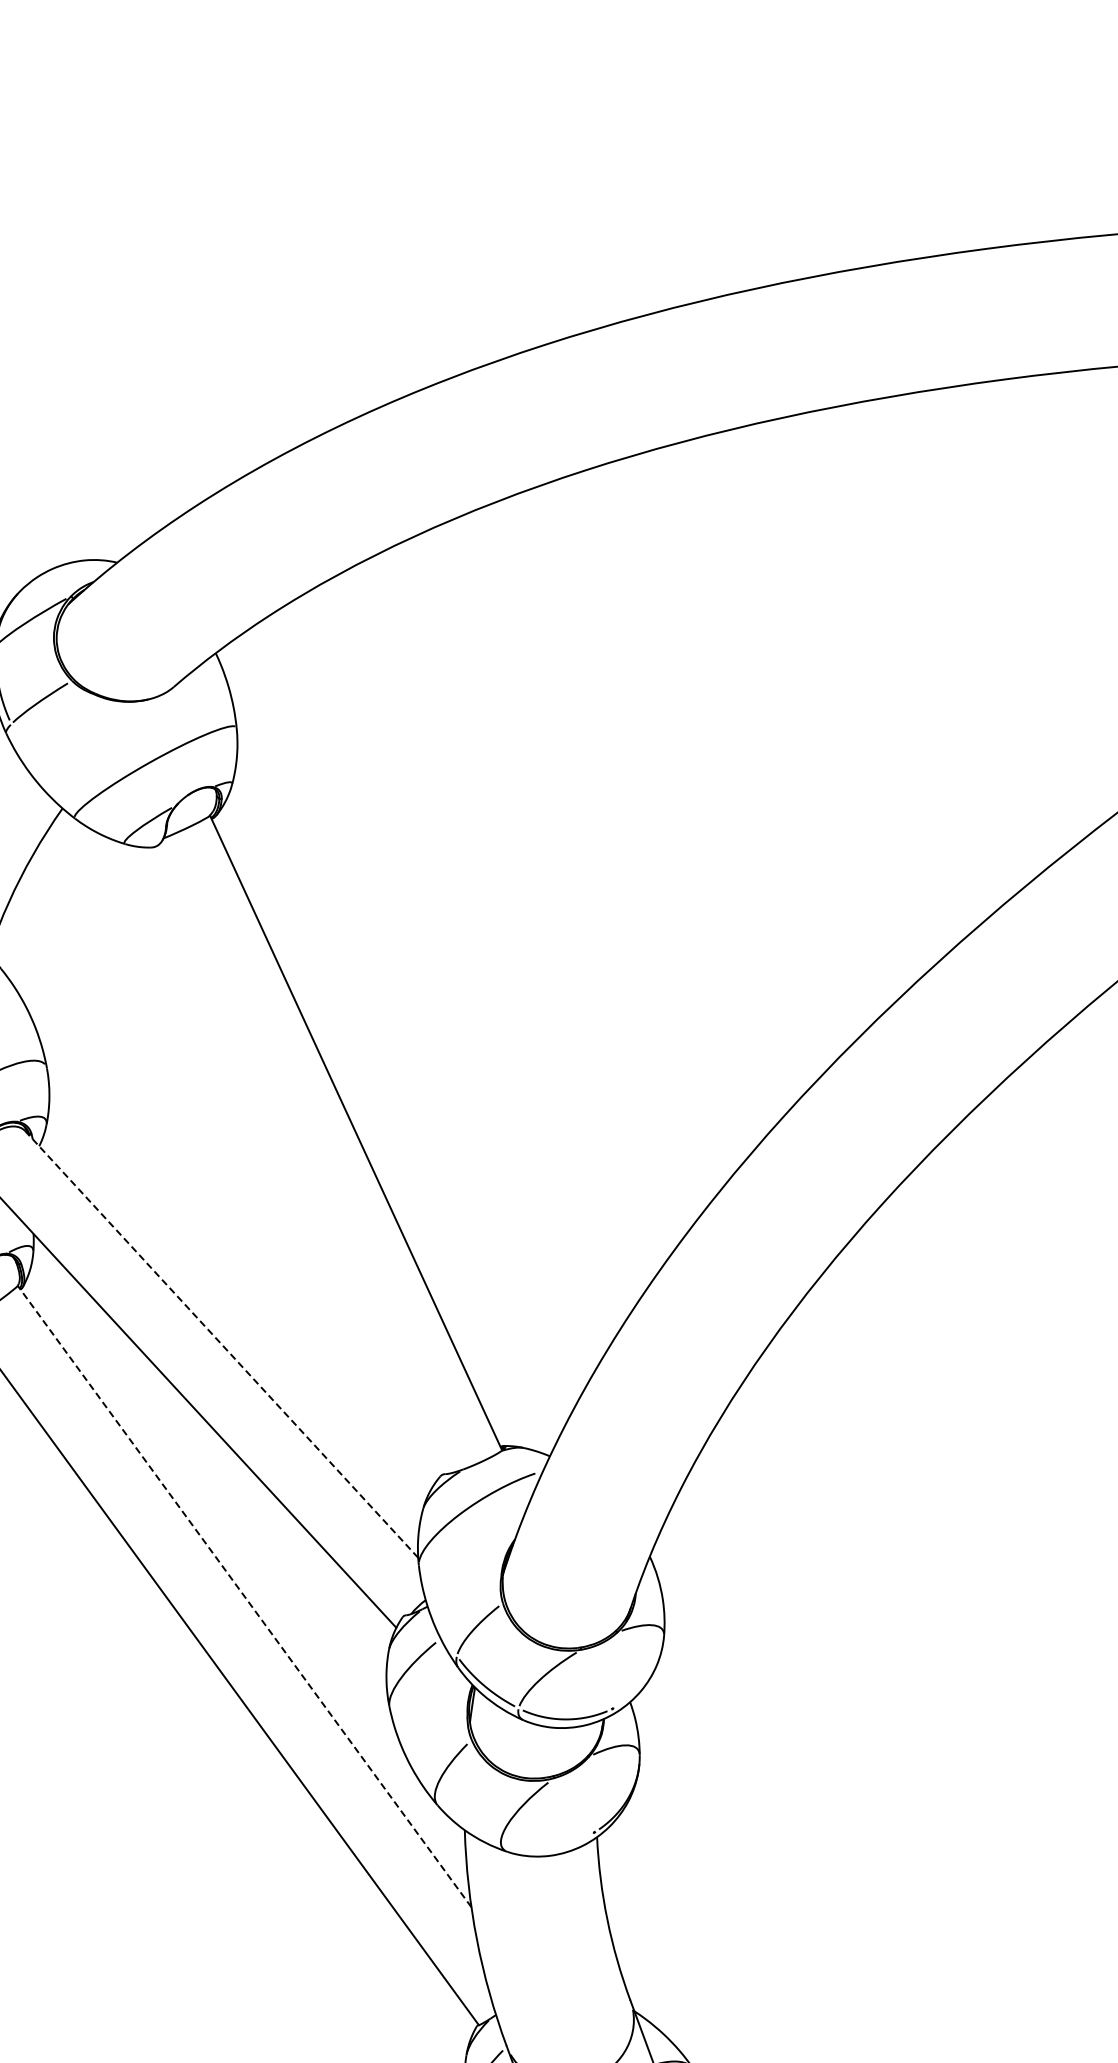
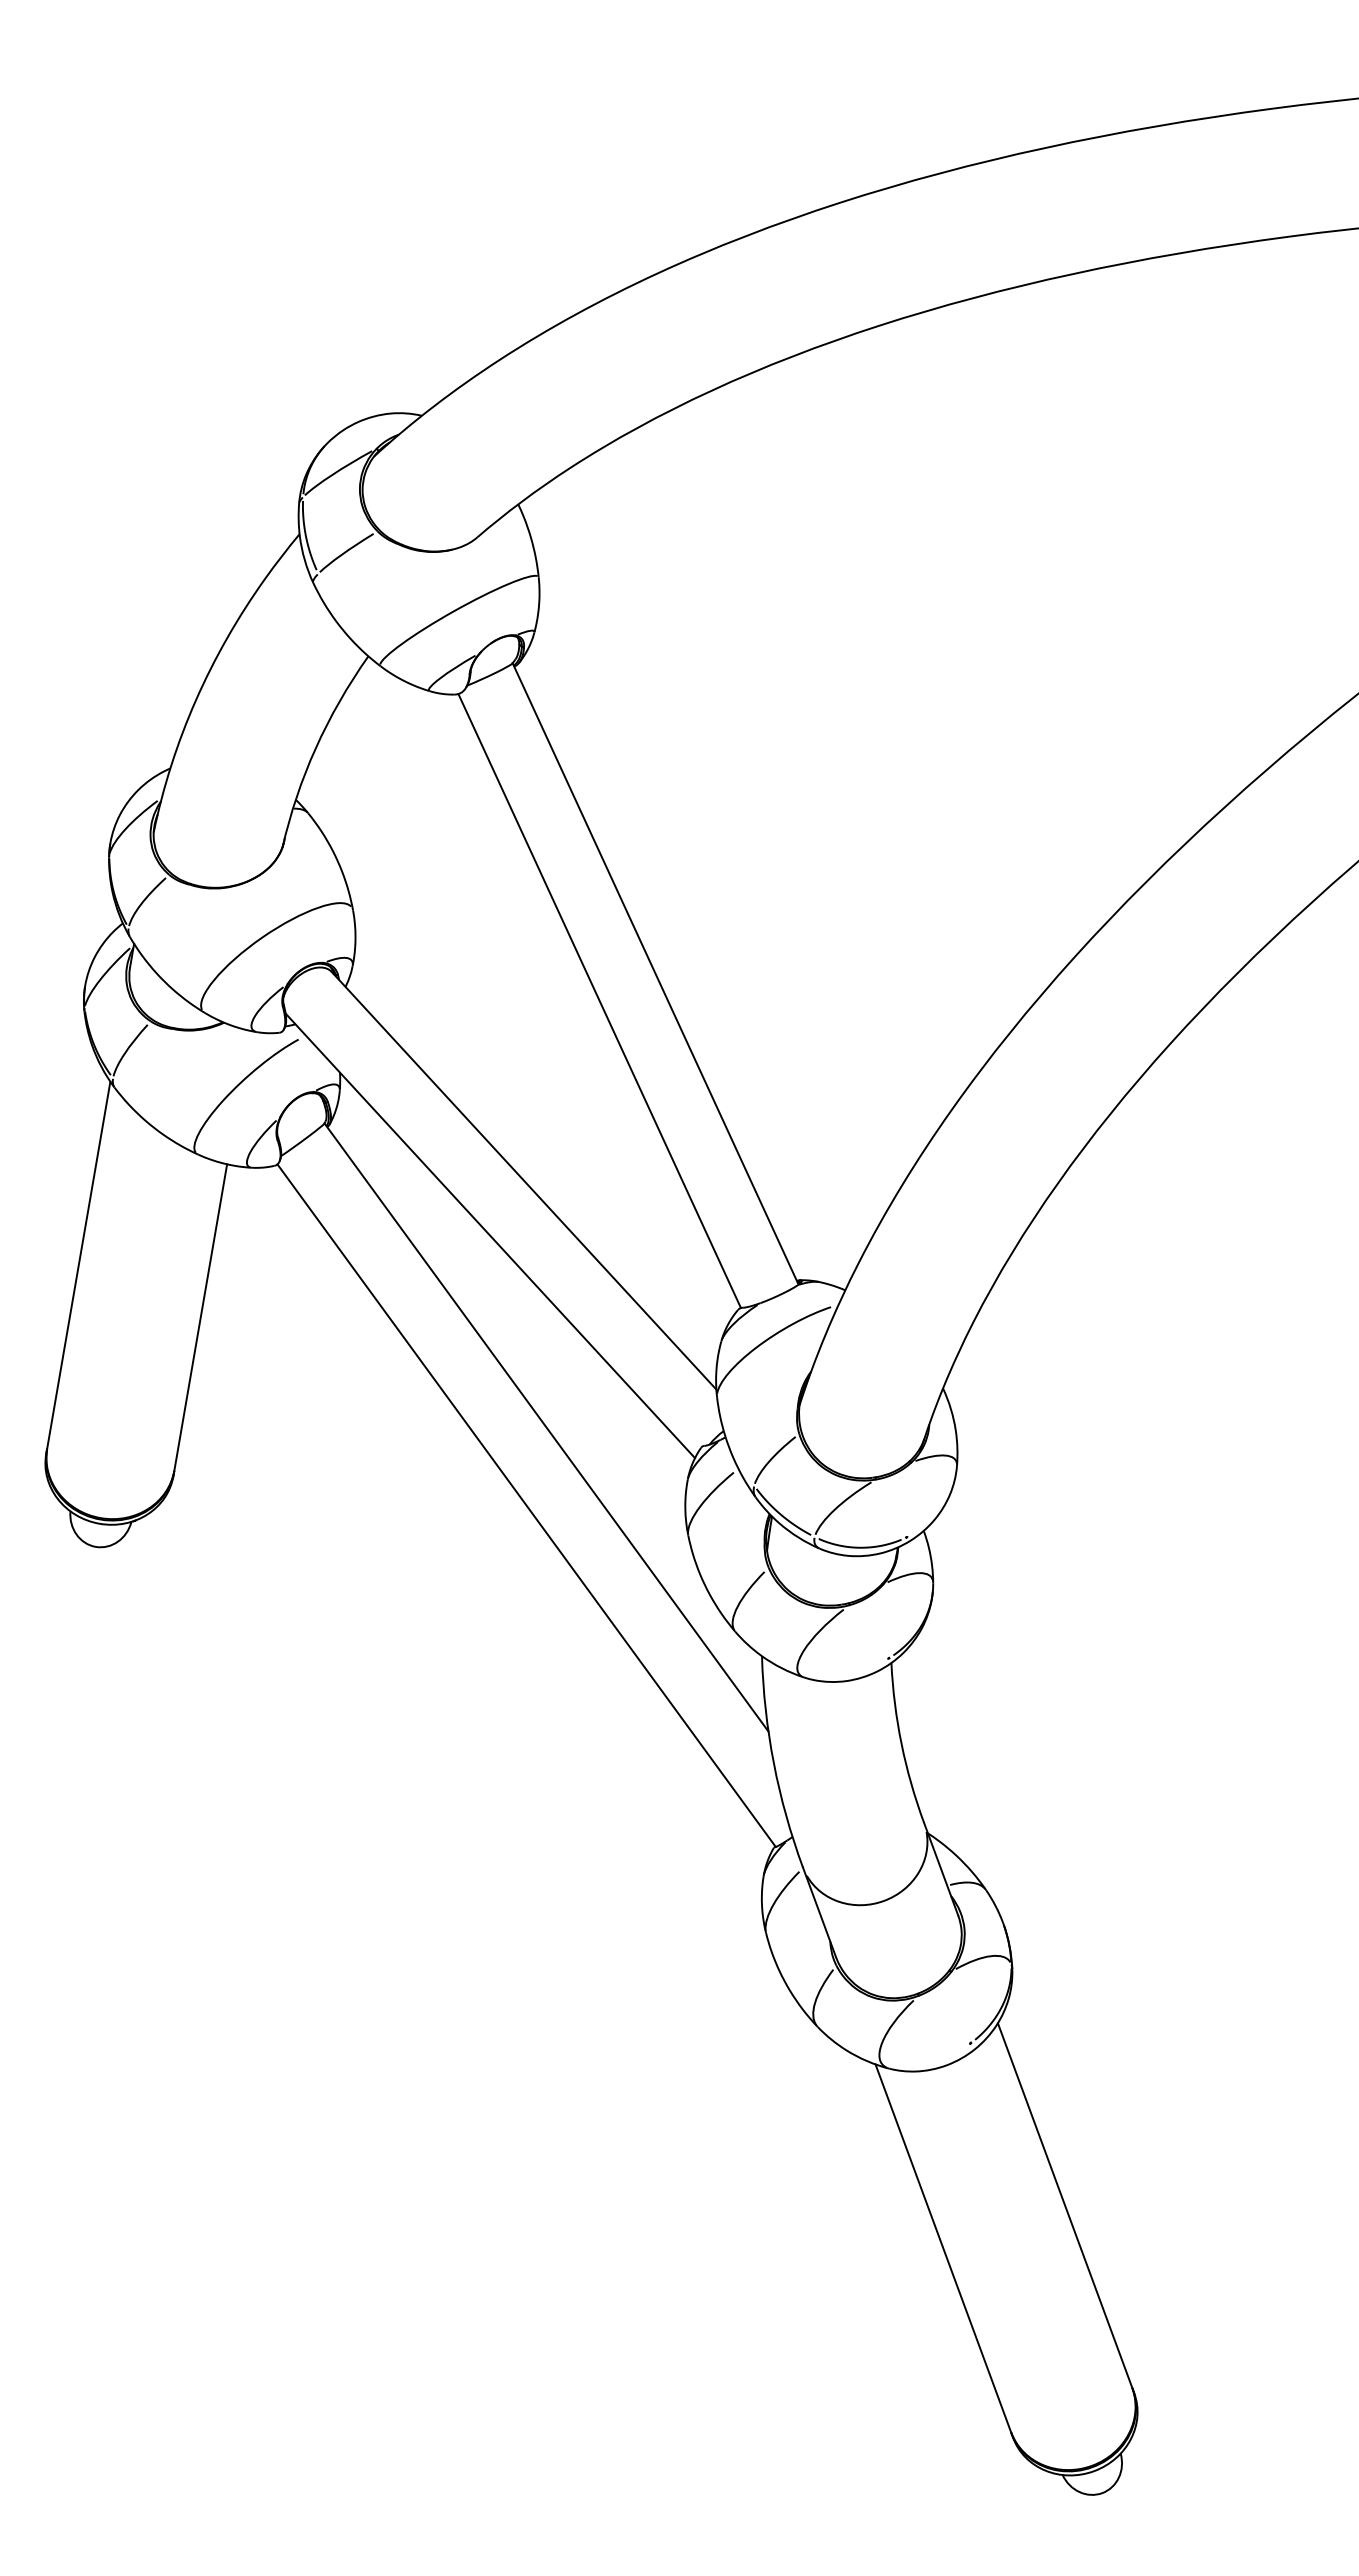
line: (298, 1161) -> (599, 1001), added
line: (222, 1344) -> (524, 1180), dashed -> solid
line: (244, 1596) -> (546, 1427), dashed -> solid

